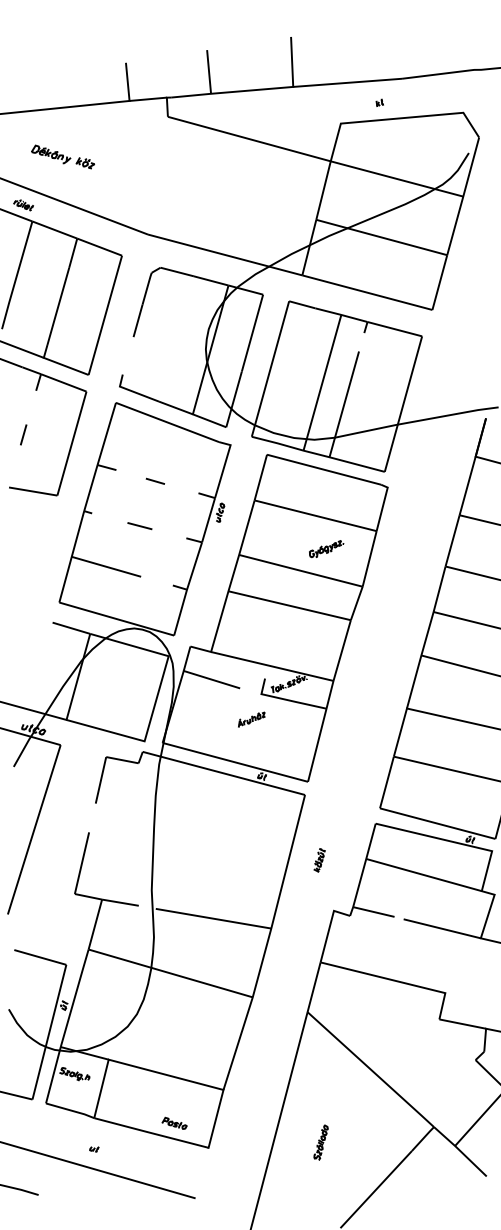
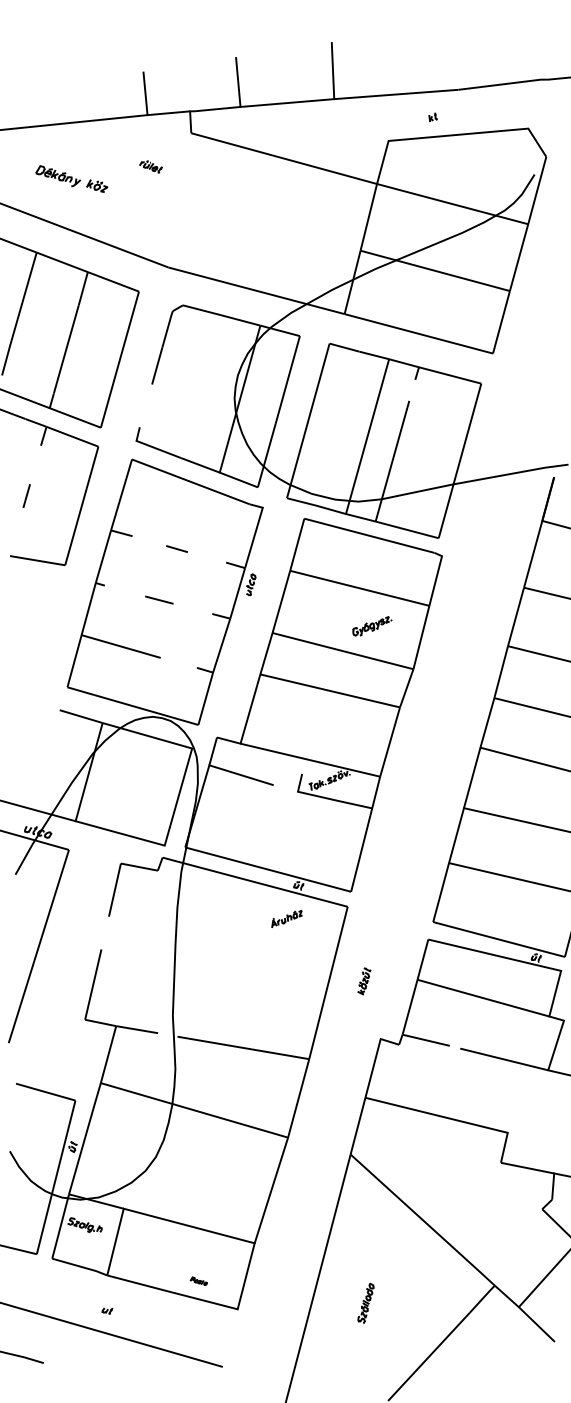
part: (23, 205) -> (150, 167), moved
part: (251, 719) -> (286, 918), moved
part: (174, 1122) -> (198, 1280), size x0.6

